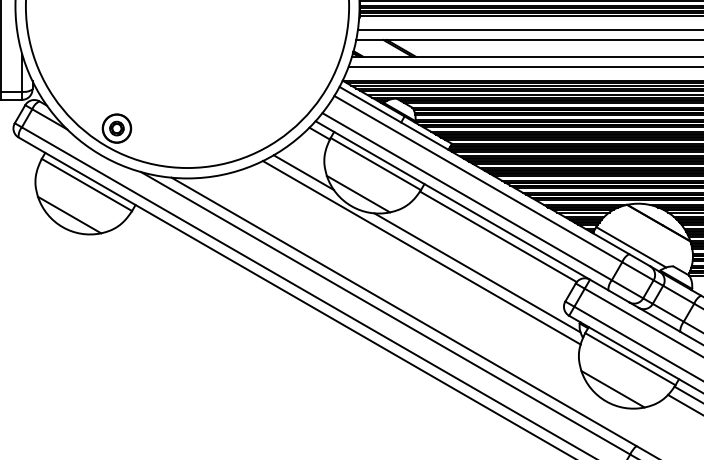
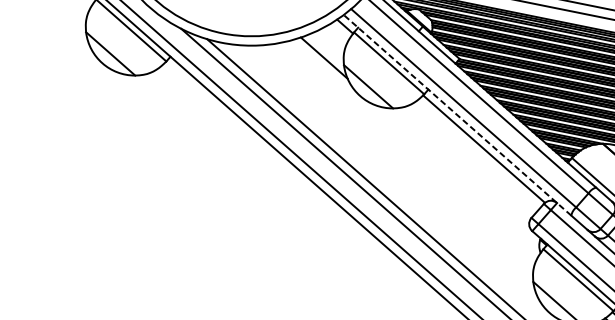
line: (461, 205) -> (457, 115), solid -> dashed
line: (421, 252) -> (413, 149), removed
line: (477, 272) -> (459, 176), removed

